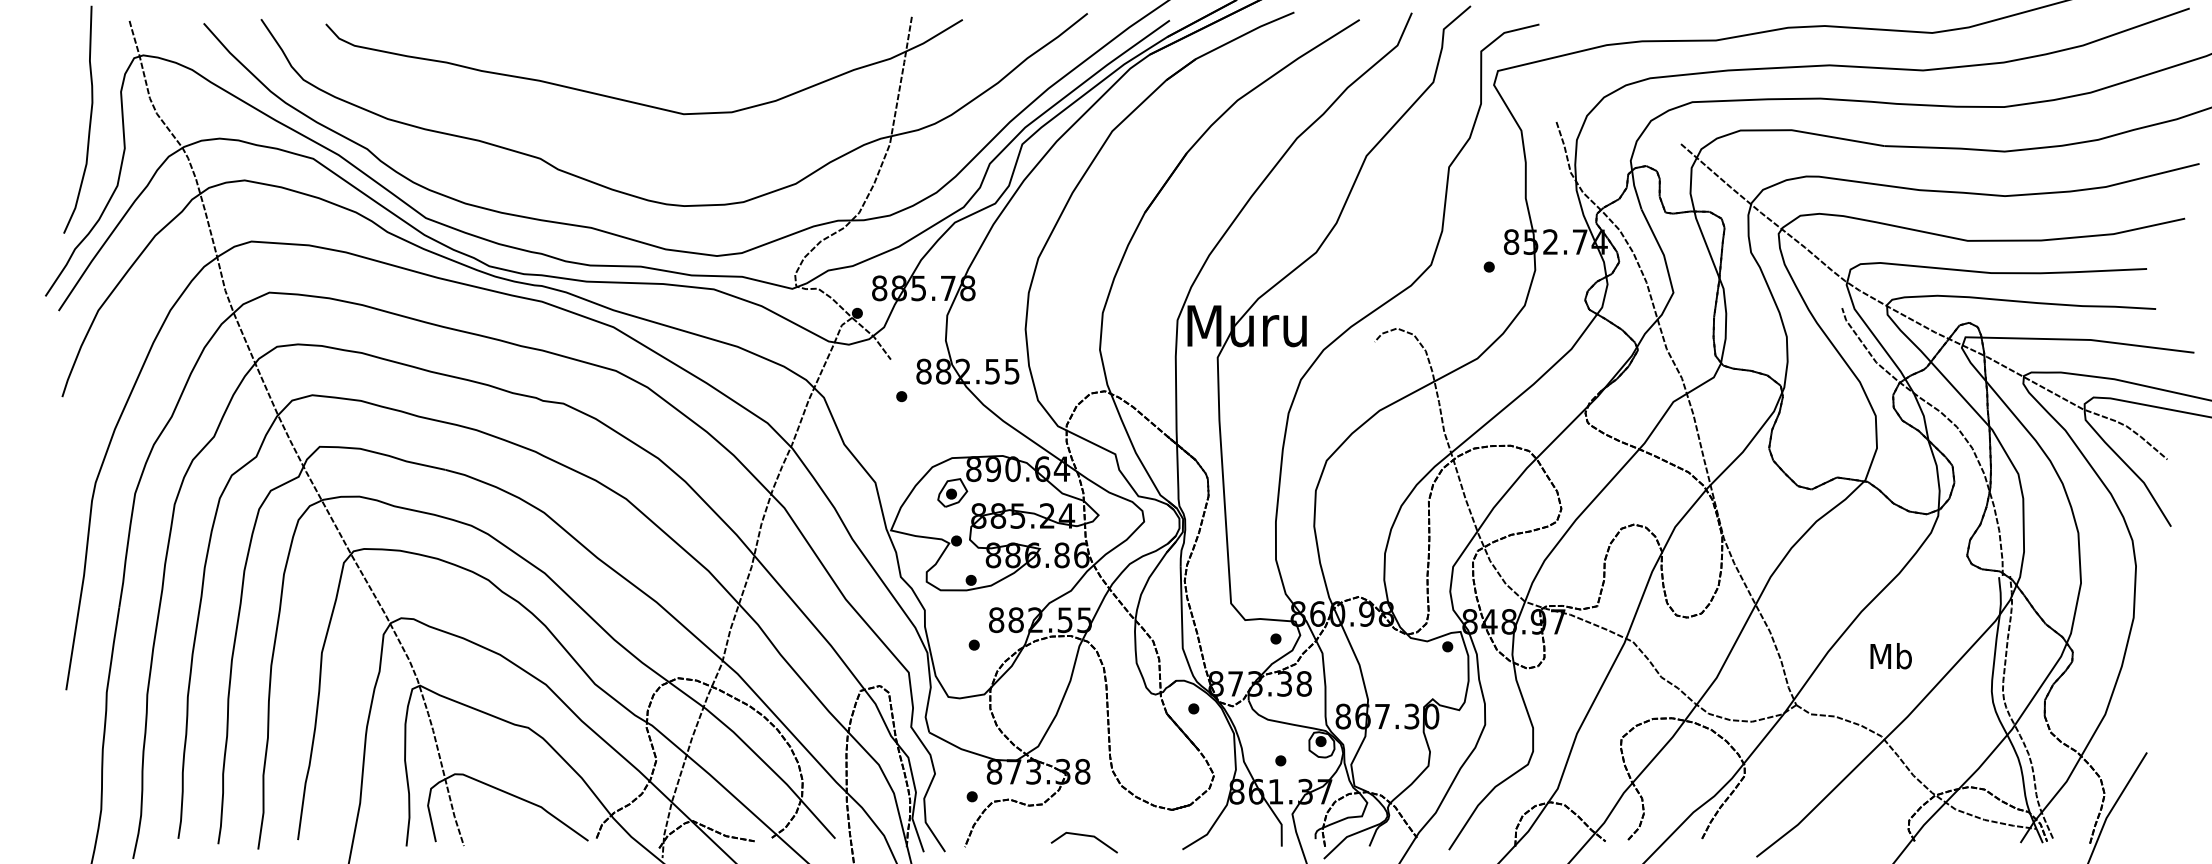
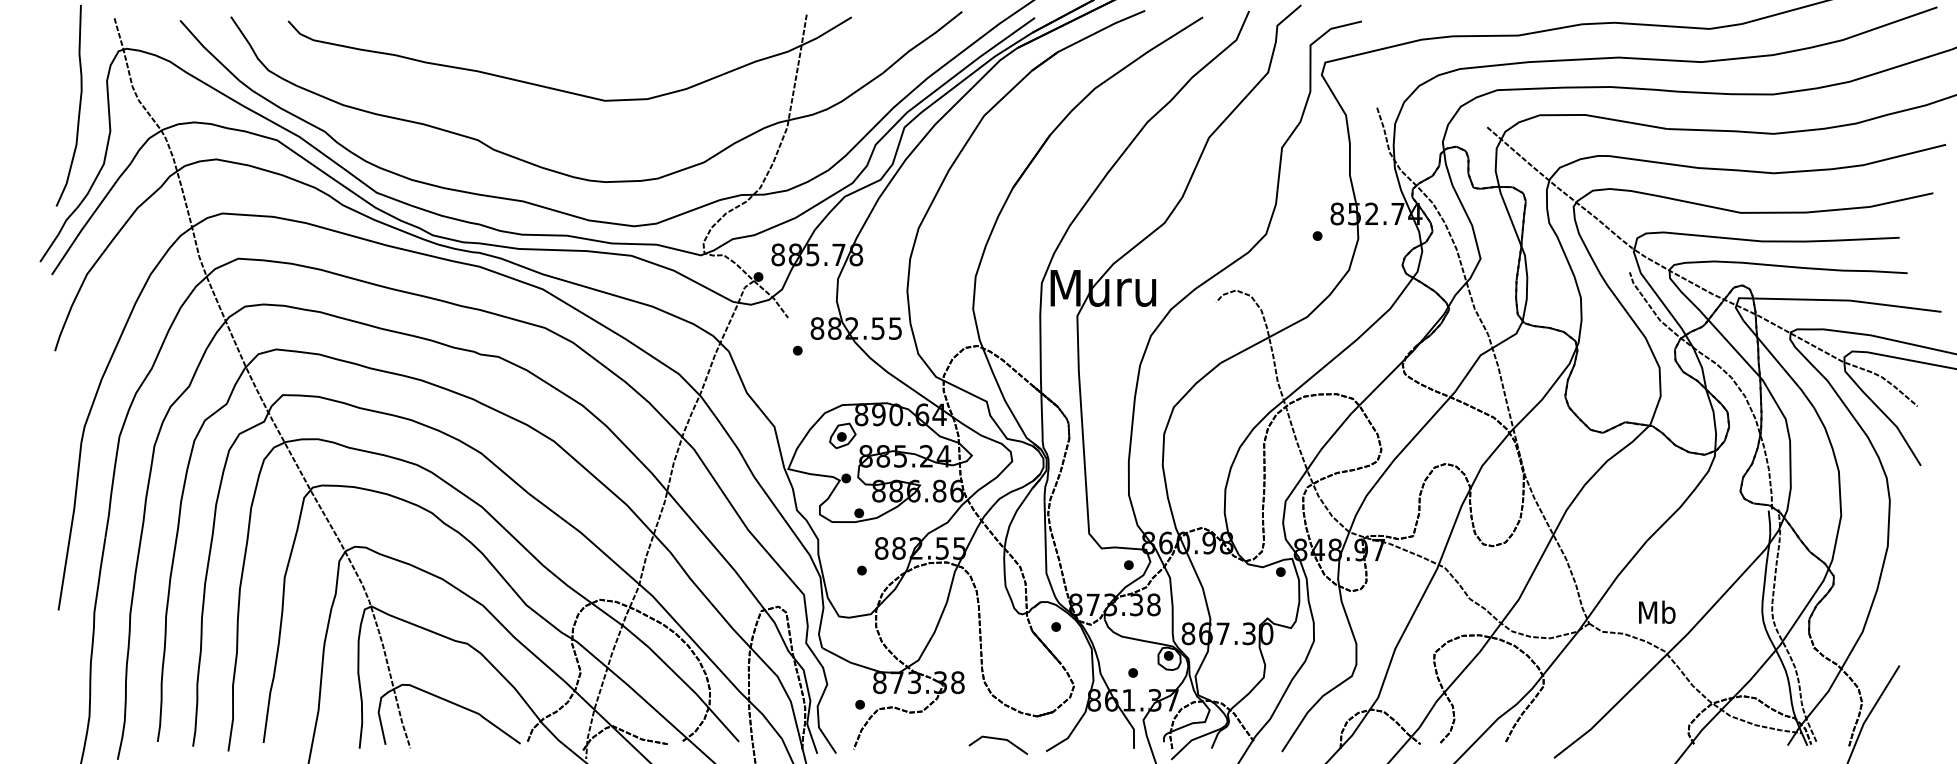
text: (1891, 655) -> (1657, 611), moved
line: (1084, 836) -> (998, 739), moved

